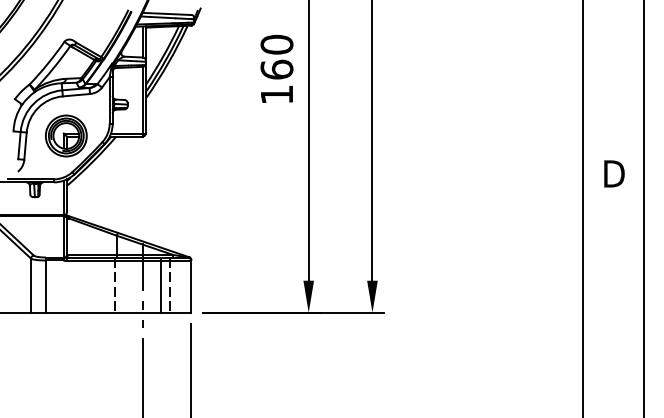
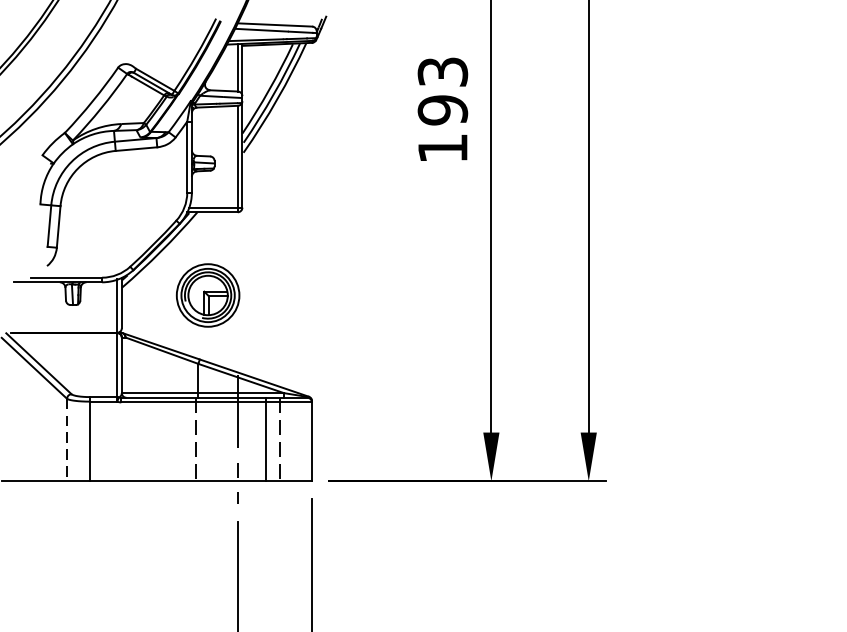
text: (276, 56) -> (442, 89), 160 -> 193
part: (66, 135) -> (208, 294), moved
line: (30, 285) -> (66, 439), solid -> dashed

